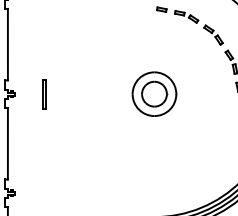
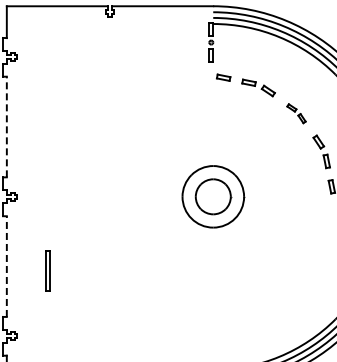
part: (213, 35) -> (296, 113), size x0.7
line: (7, 44) -> (6, 126), solid -> dashed
part: (43, 93) -> (47, 270), moved
line: (7, 143) -> (6, 266), solid -> dashed

